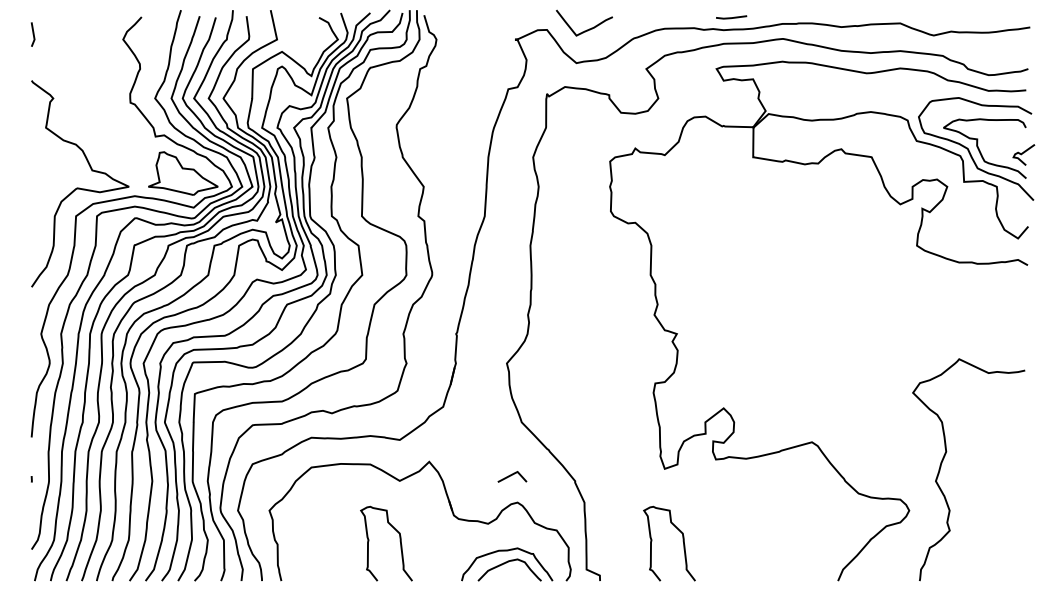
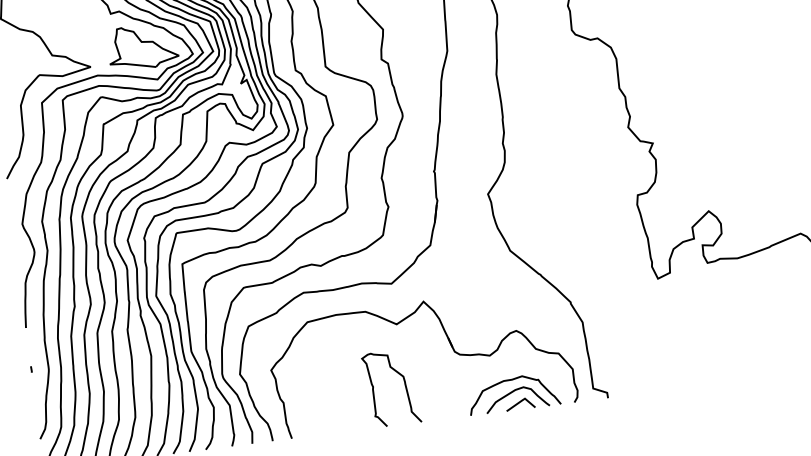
line: (512, 475) -> (520, 402), moved
curve: (682, 541) -> (684, 348), removed

